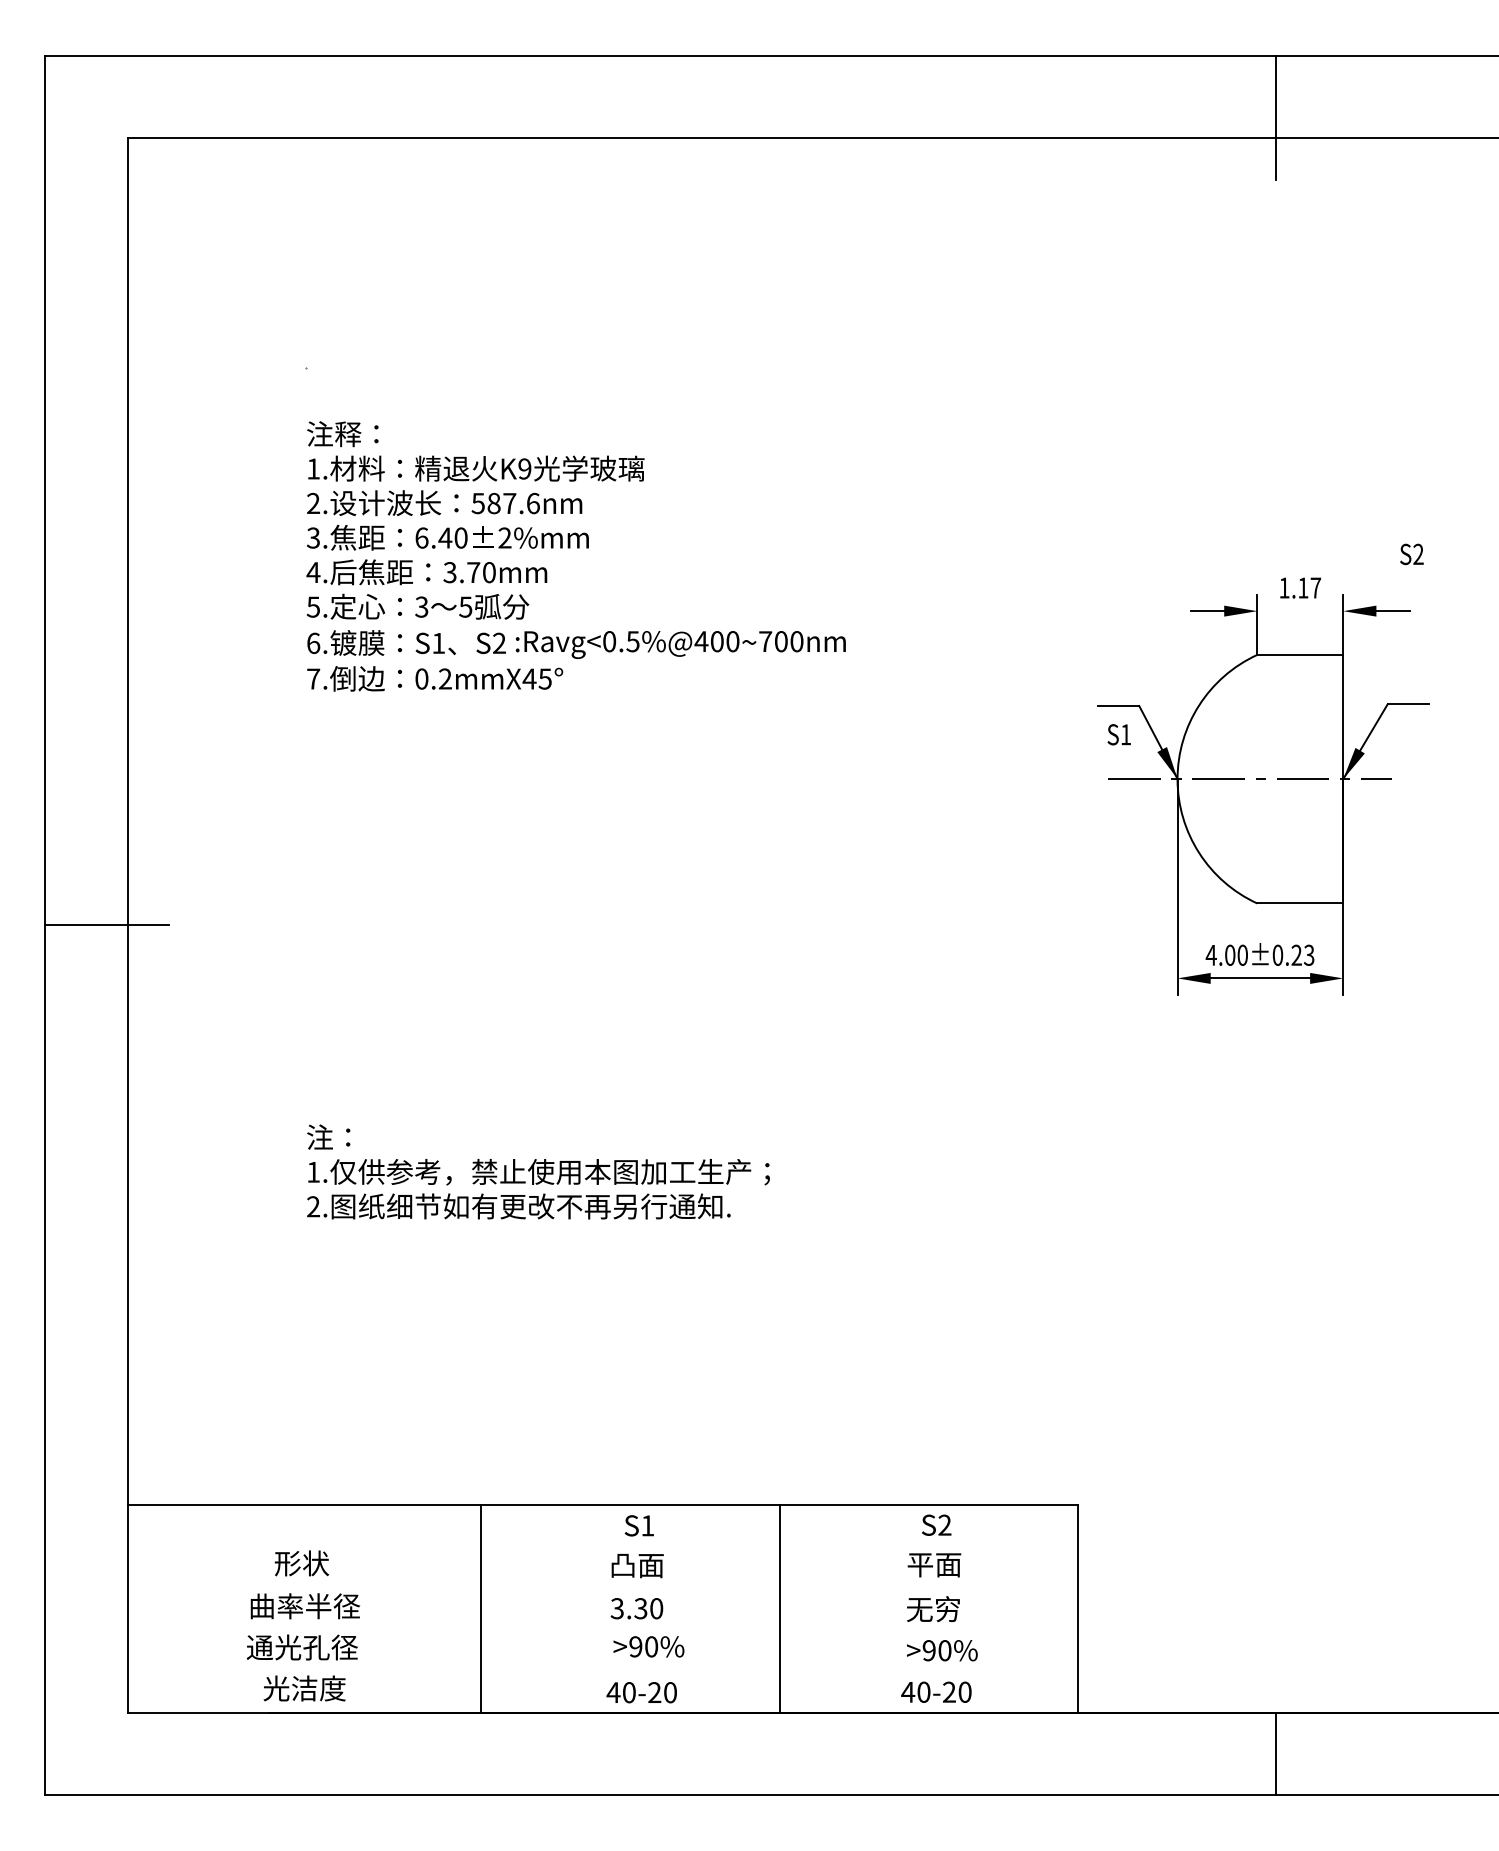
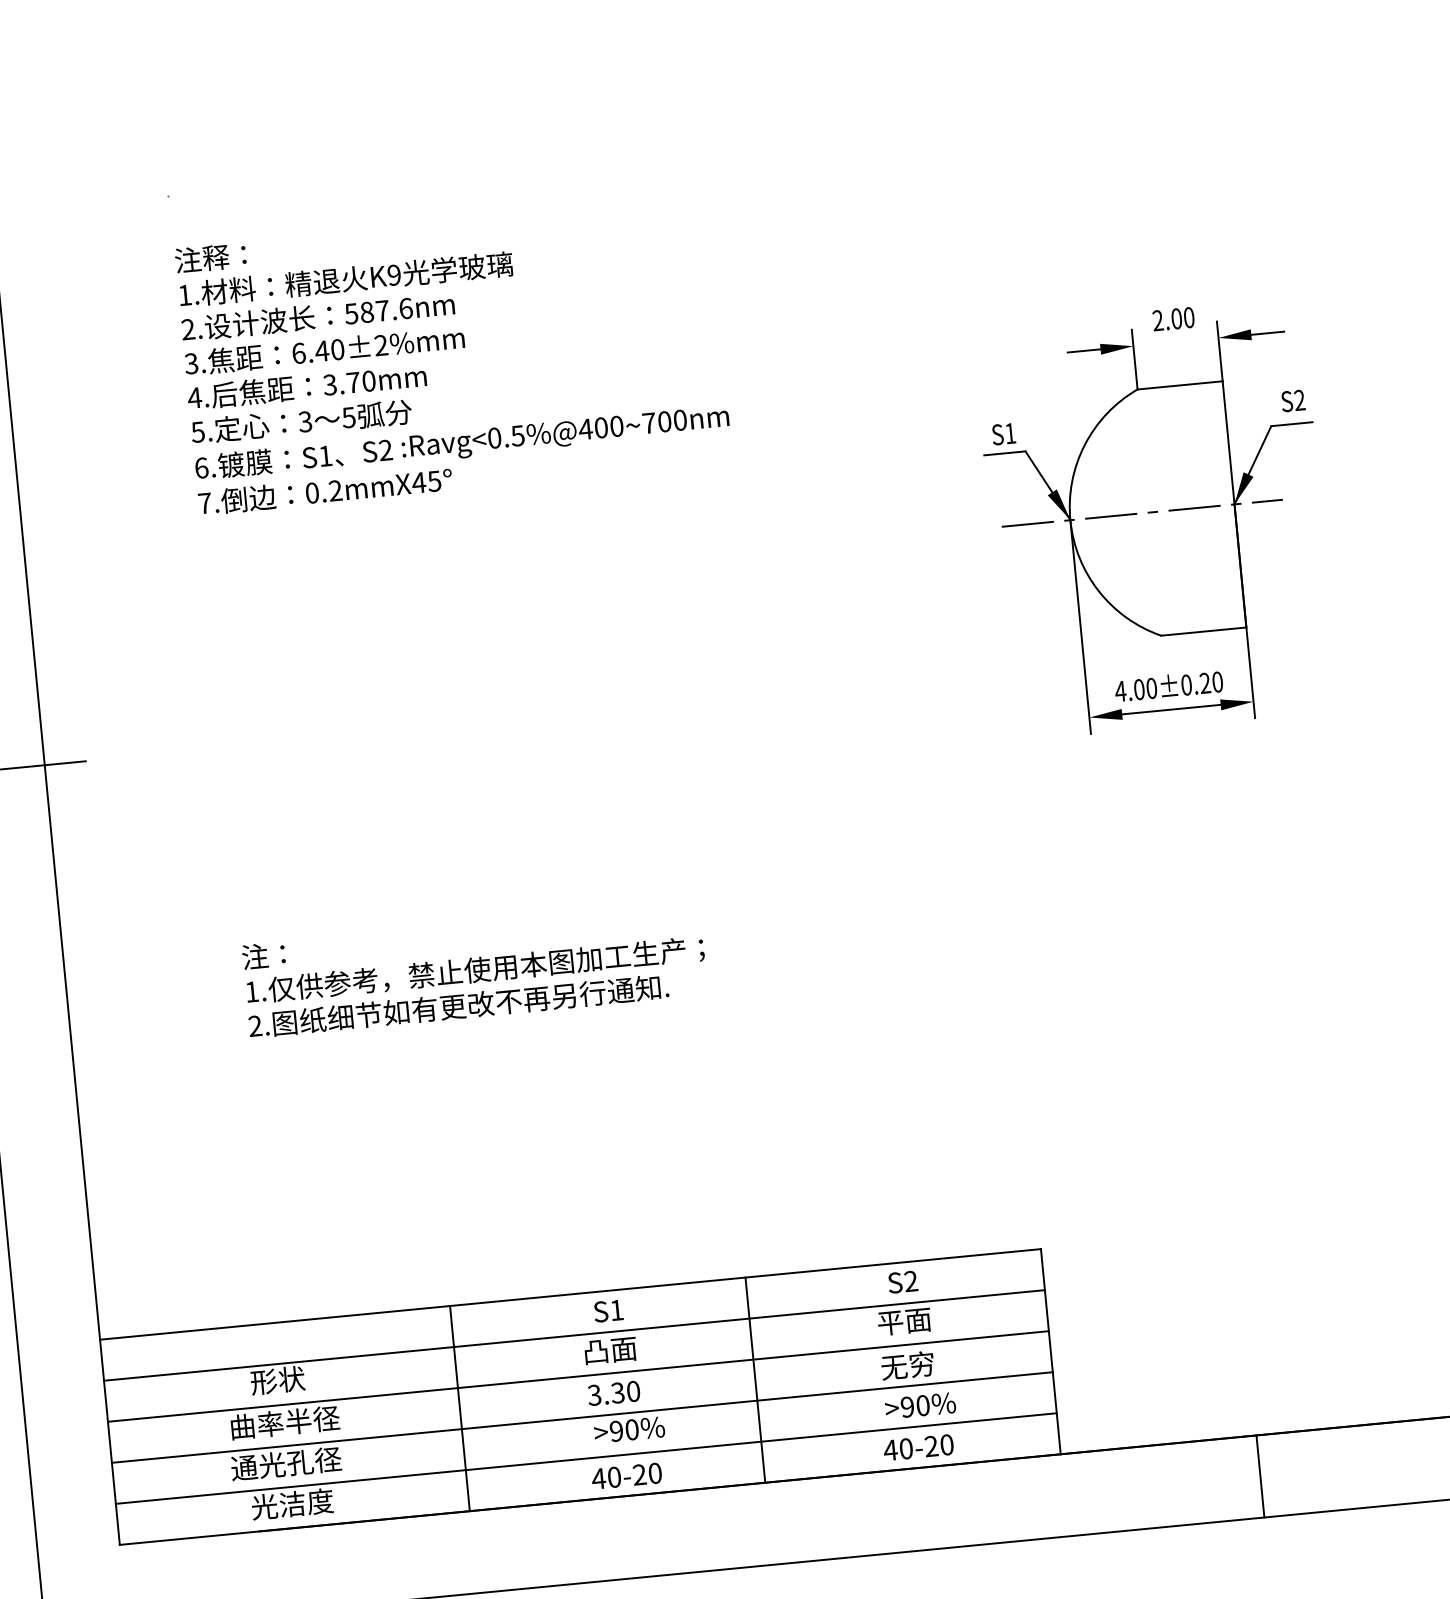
text: (1411, 554) -> (1292, 401), moved
text: (1300, 587) -> (1173, 318), 1.17 -> 2.00
text: (1118, 734) -> (1003, 434), moved
text: (1309, 954) -> (1217, 681), 4.00±0.23 -> 4.00±0.20
line: (602, 1546) -> (573, 1335), added
line: (602, 1588) -> (577, 1376), added
line: (602, 1629) -> (581, 1417), added
line: (602, 1671) -> (585, 1458), added

